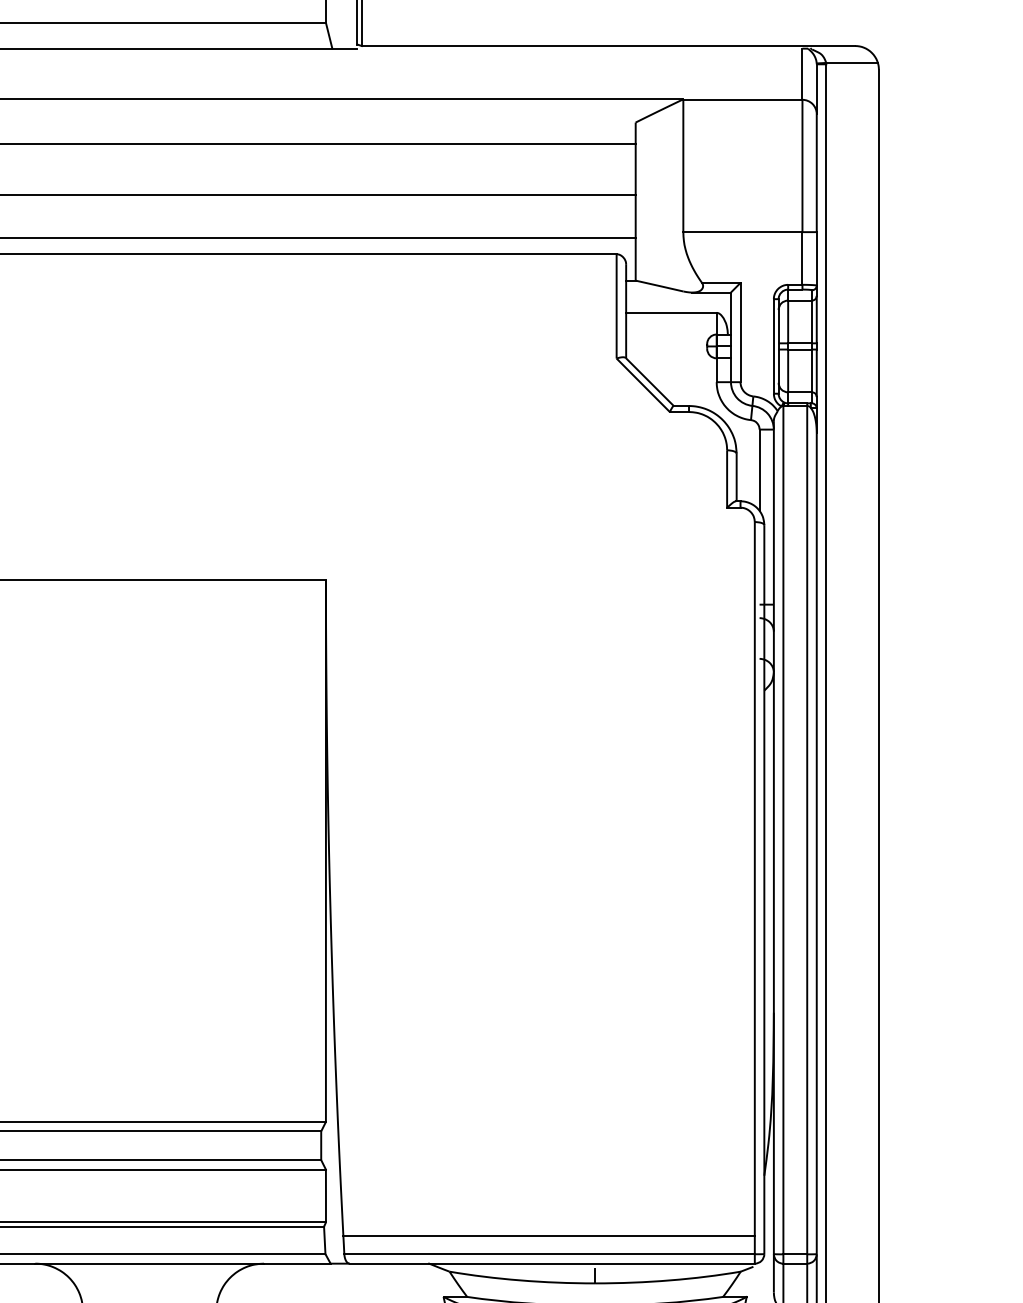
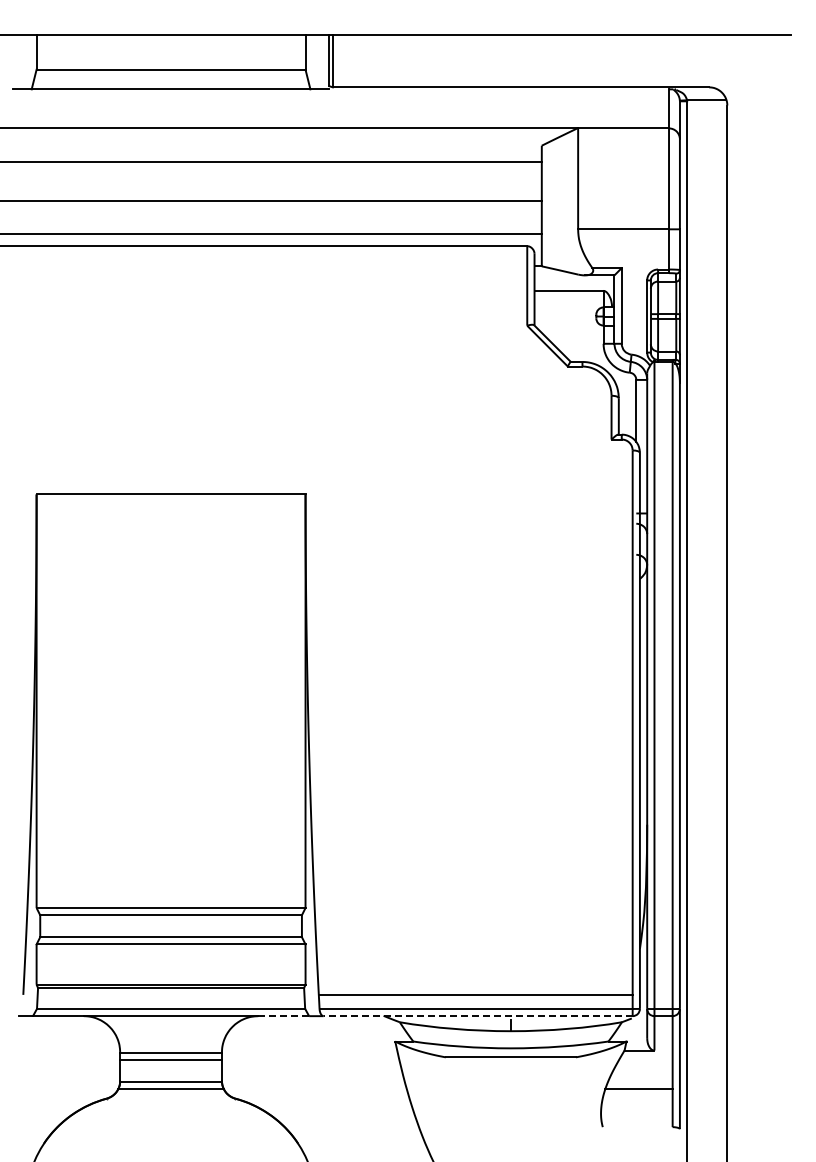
line: (297, 1264) -> (283, 1016), solid -> dashed
line: (552, 1264) -> (478, 1016), solid -> dashed

